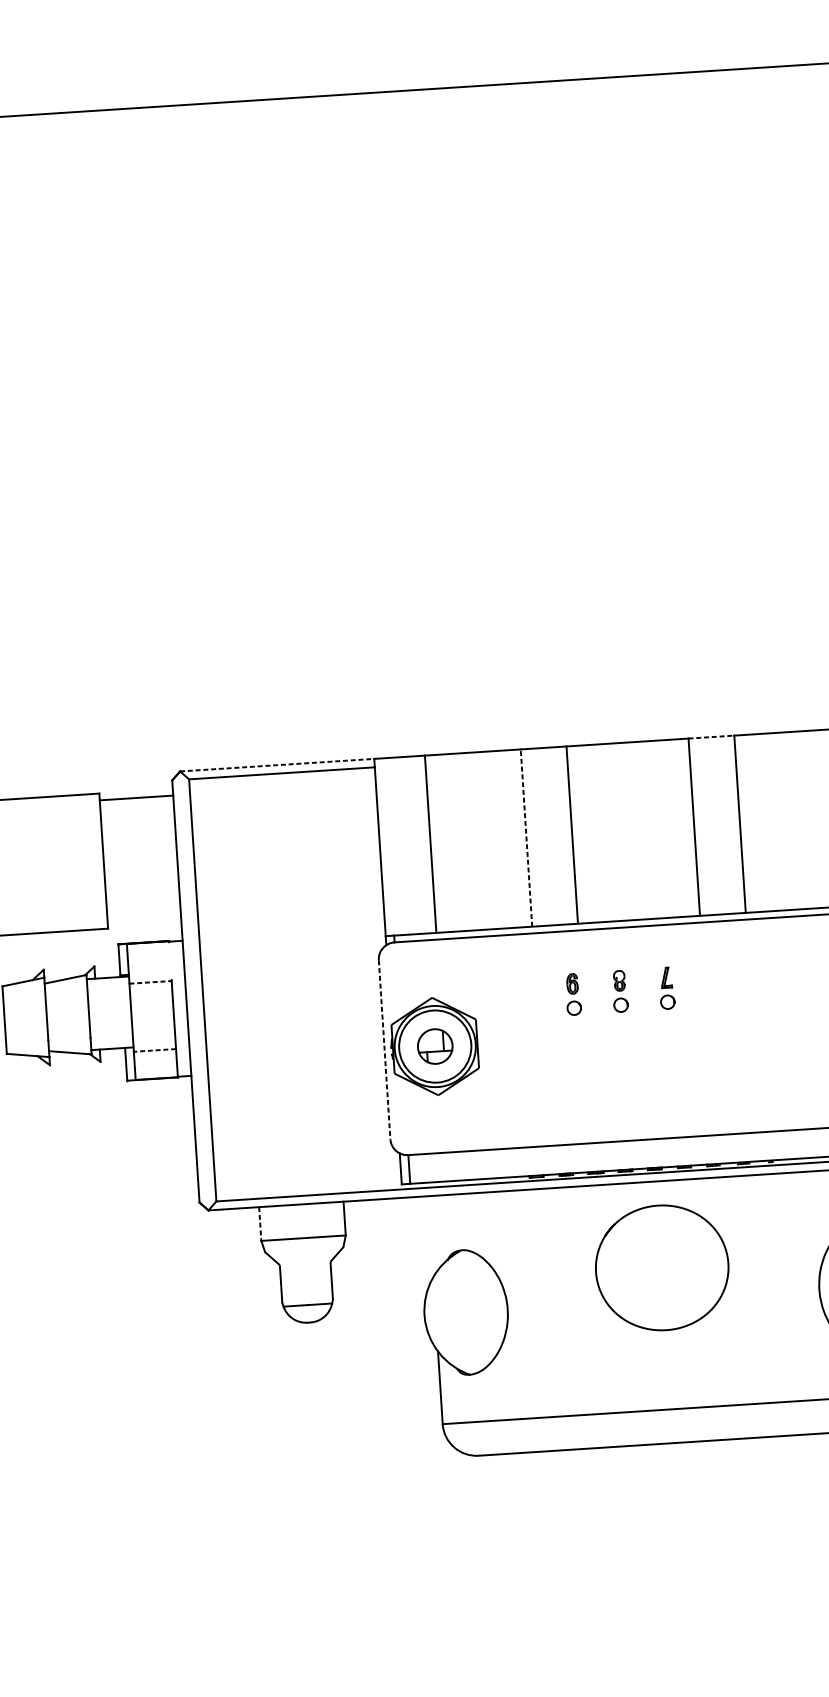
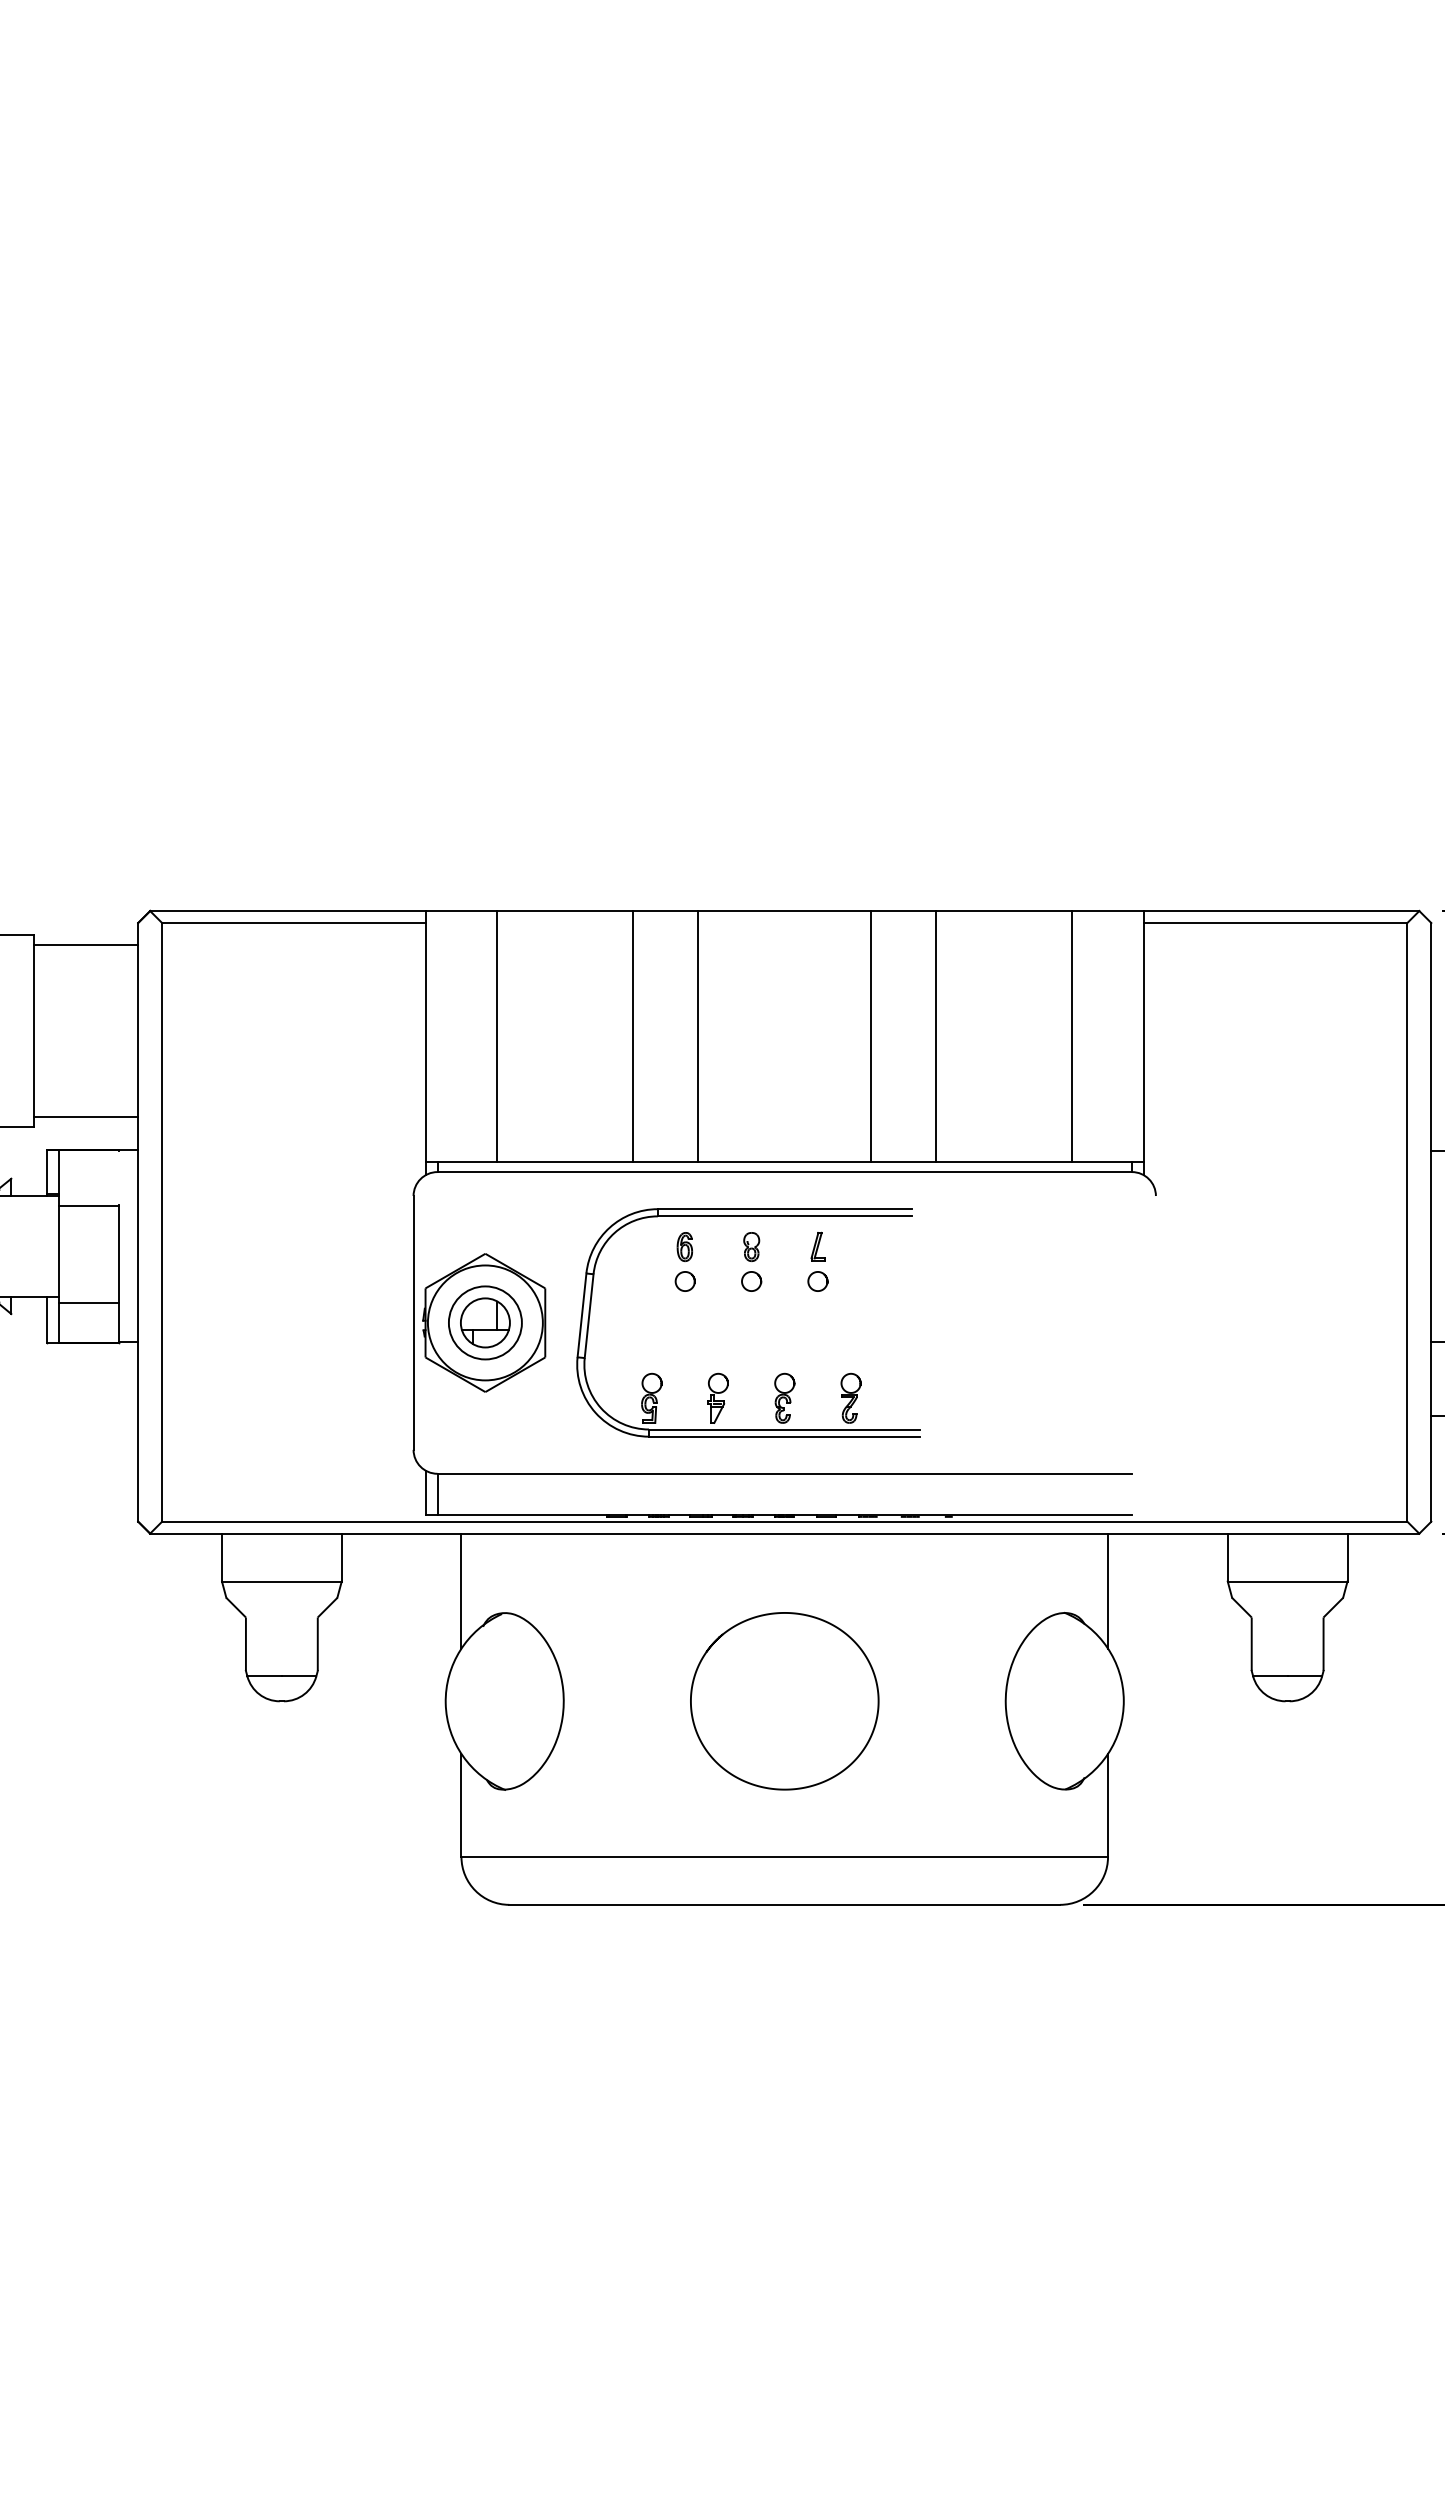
line: (711, 737) -> (904, 911), dashed -> solid
line: (276, 765) -> (287, 911), dashed -> solid
line: (526, 837) -> (633, 1036), dashed -> solid
line: (144, 919) -> (86, 1116), added
line: (150, 982) -> (89, 1206), dashed -> solid
circle: (434, 1046) -> (484, 1322), size x0.71
line: (384, 1049) -> (413, 1322), dashed -> solid
line: (155, 1050) -> (89, 1302), dashed -> solid
part: (604, 1071) -> (722, 1373), added
line: (260, 1223) -> (222, 1557), dashed -> solid
line: (430, 1236) -> (461, 1590), added
curve: (656, 1329) -> (771, 1787), moved

